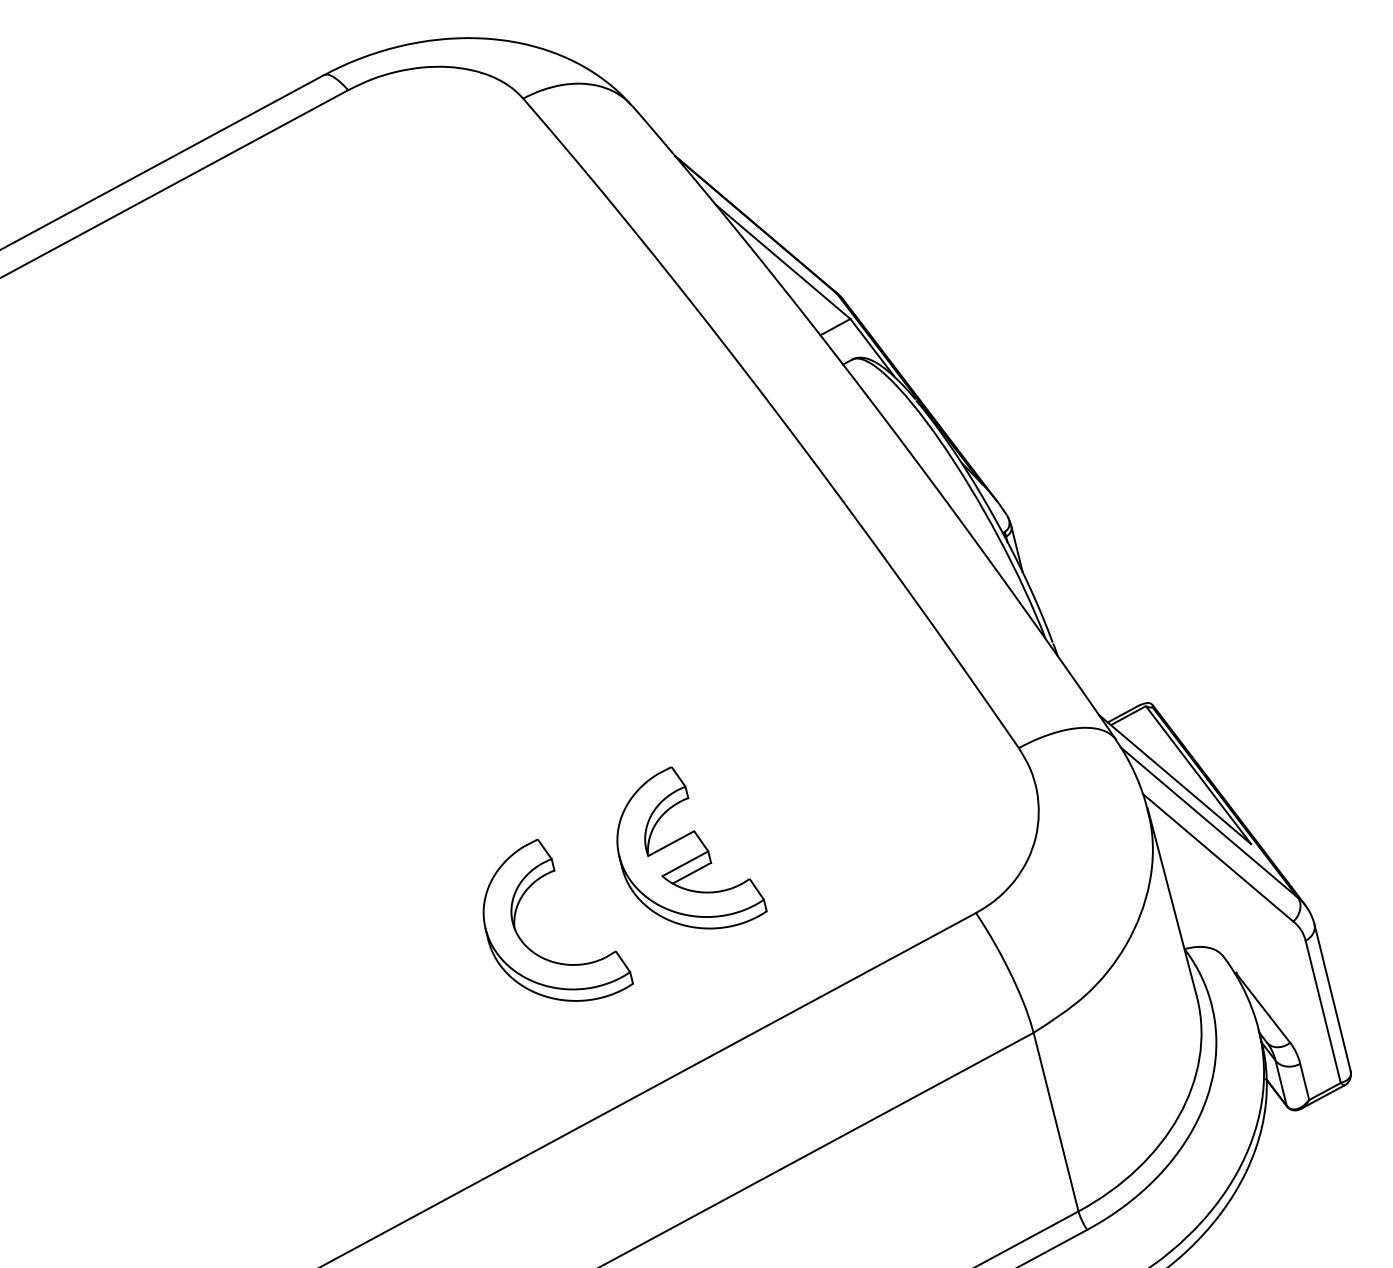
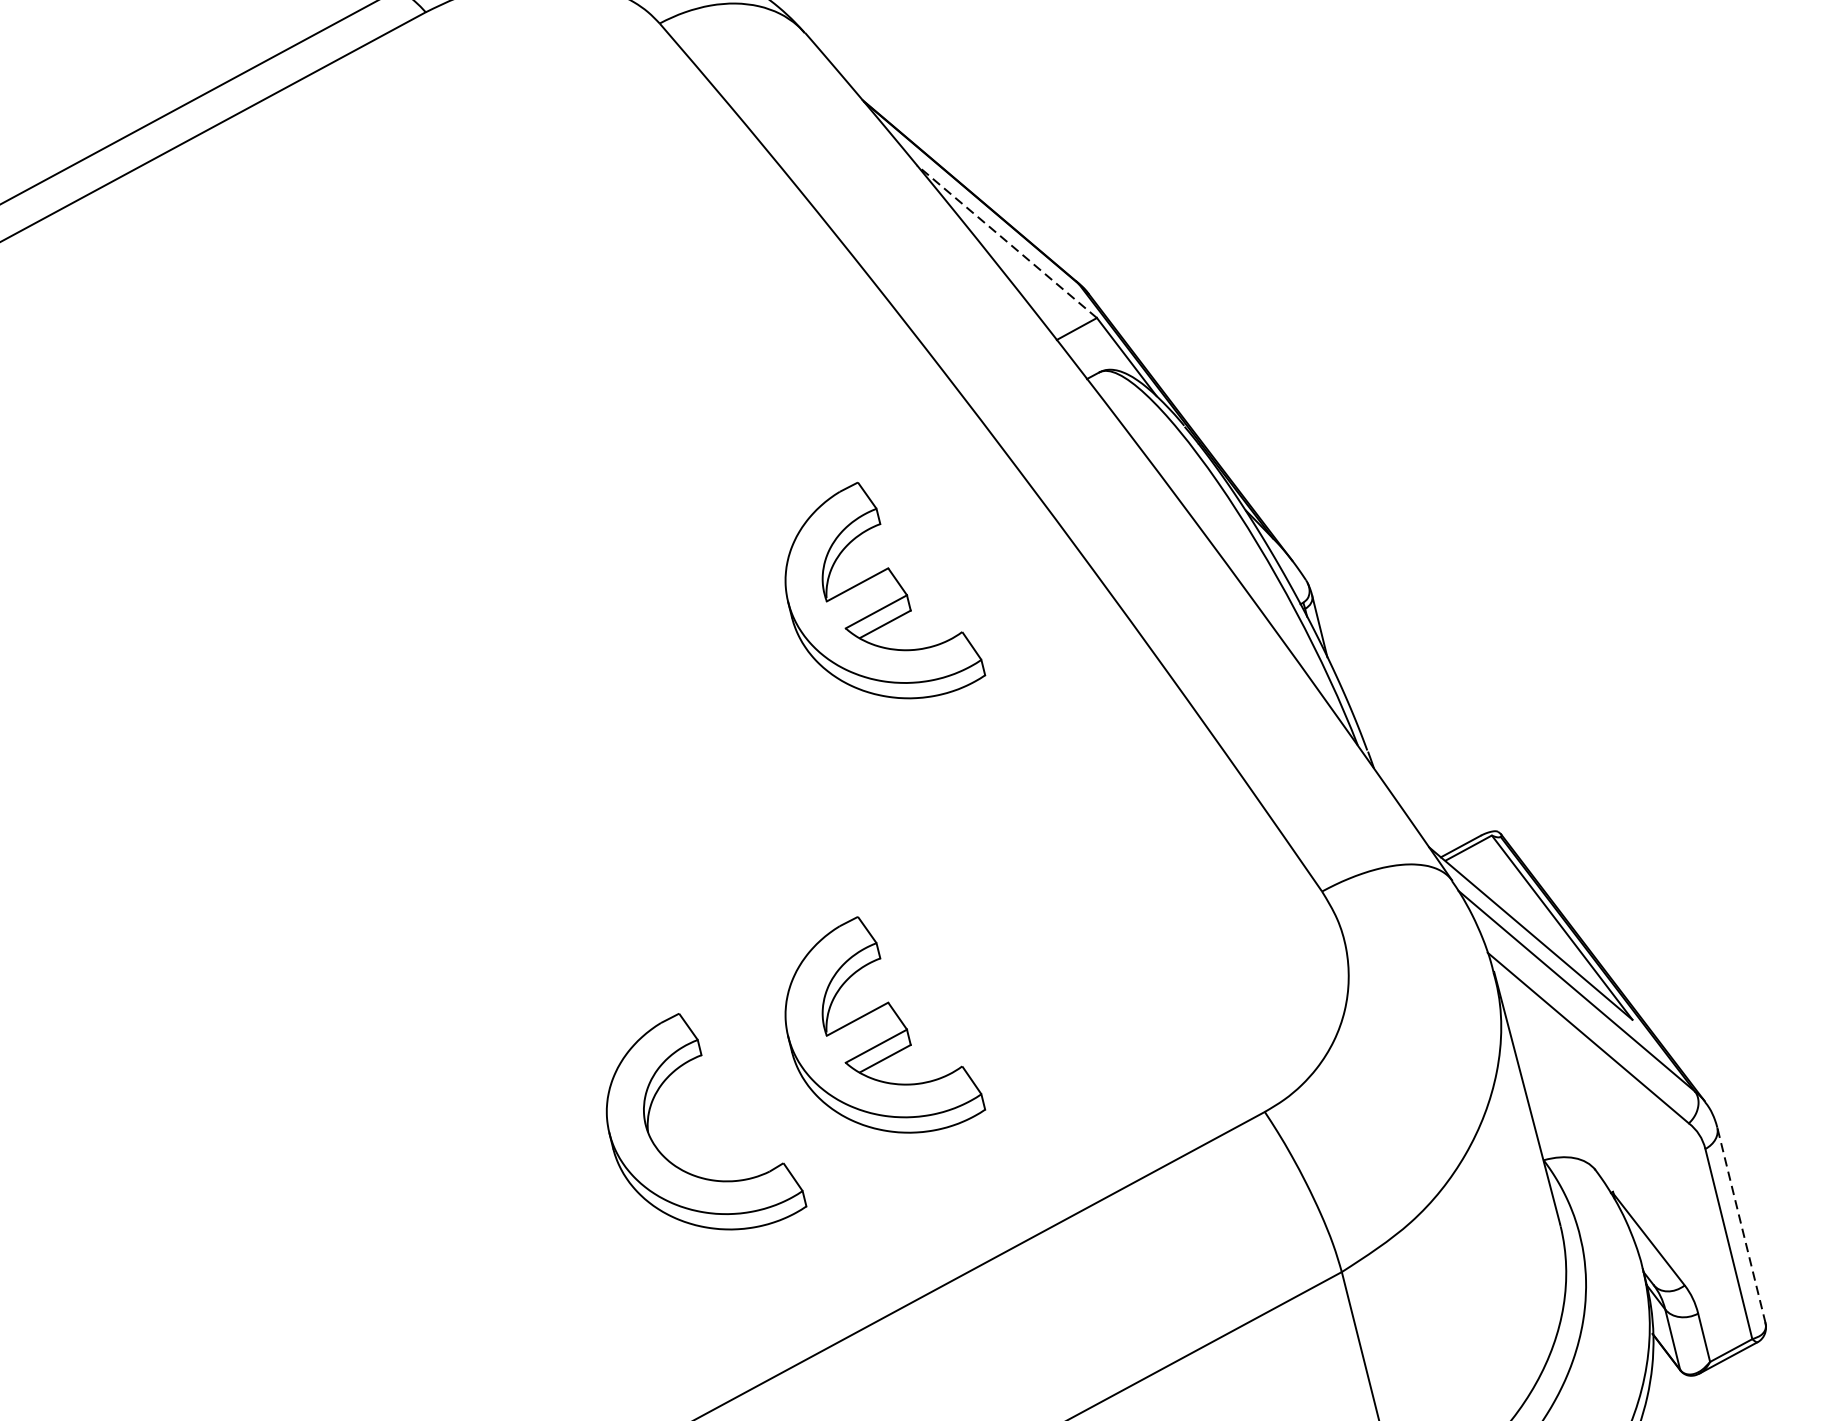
line: (782, 261) -> (1006, 241), solid -> dashed
part: (691, 522) -> (884, 590), added
line: (1332, 997) -> (1741, 1224), solid -> dashed

